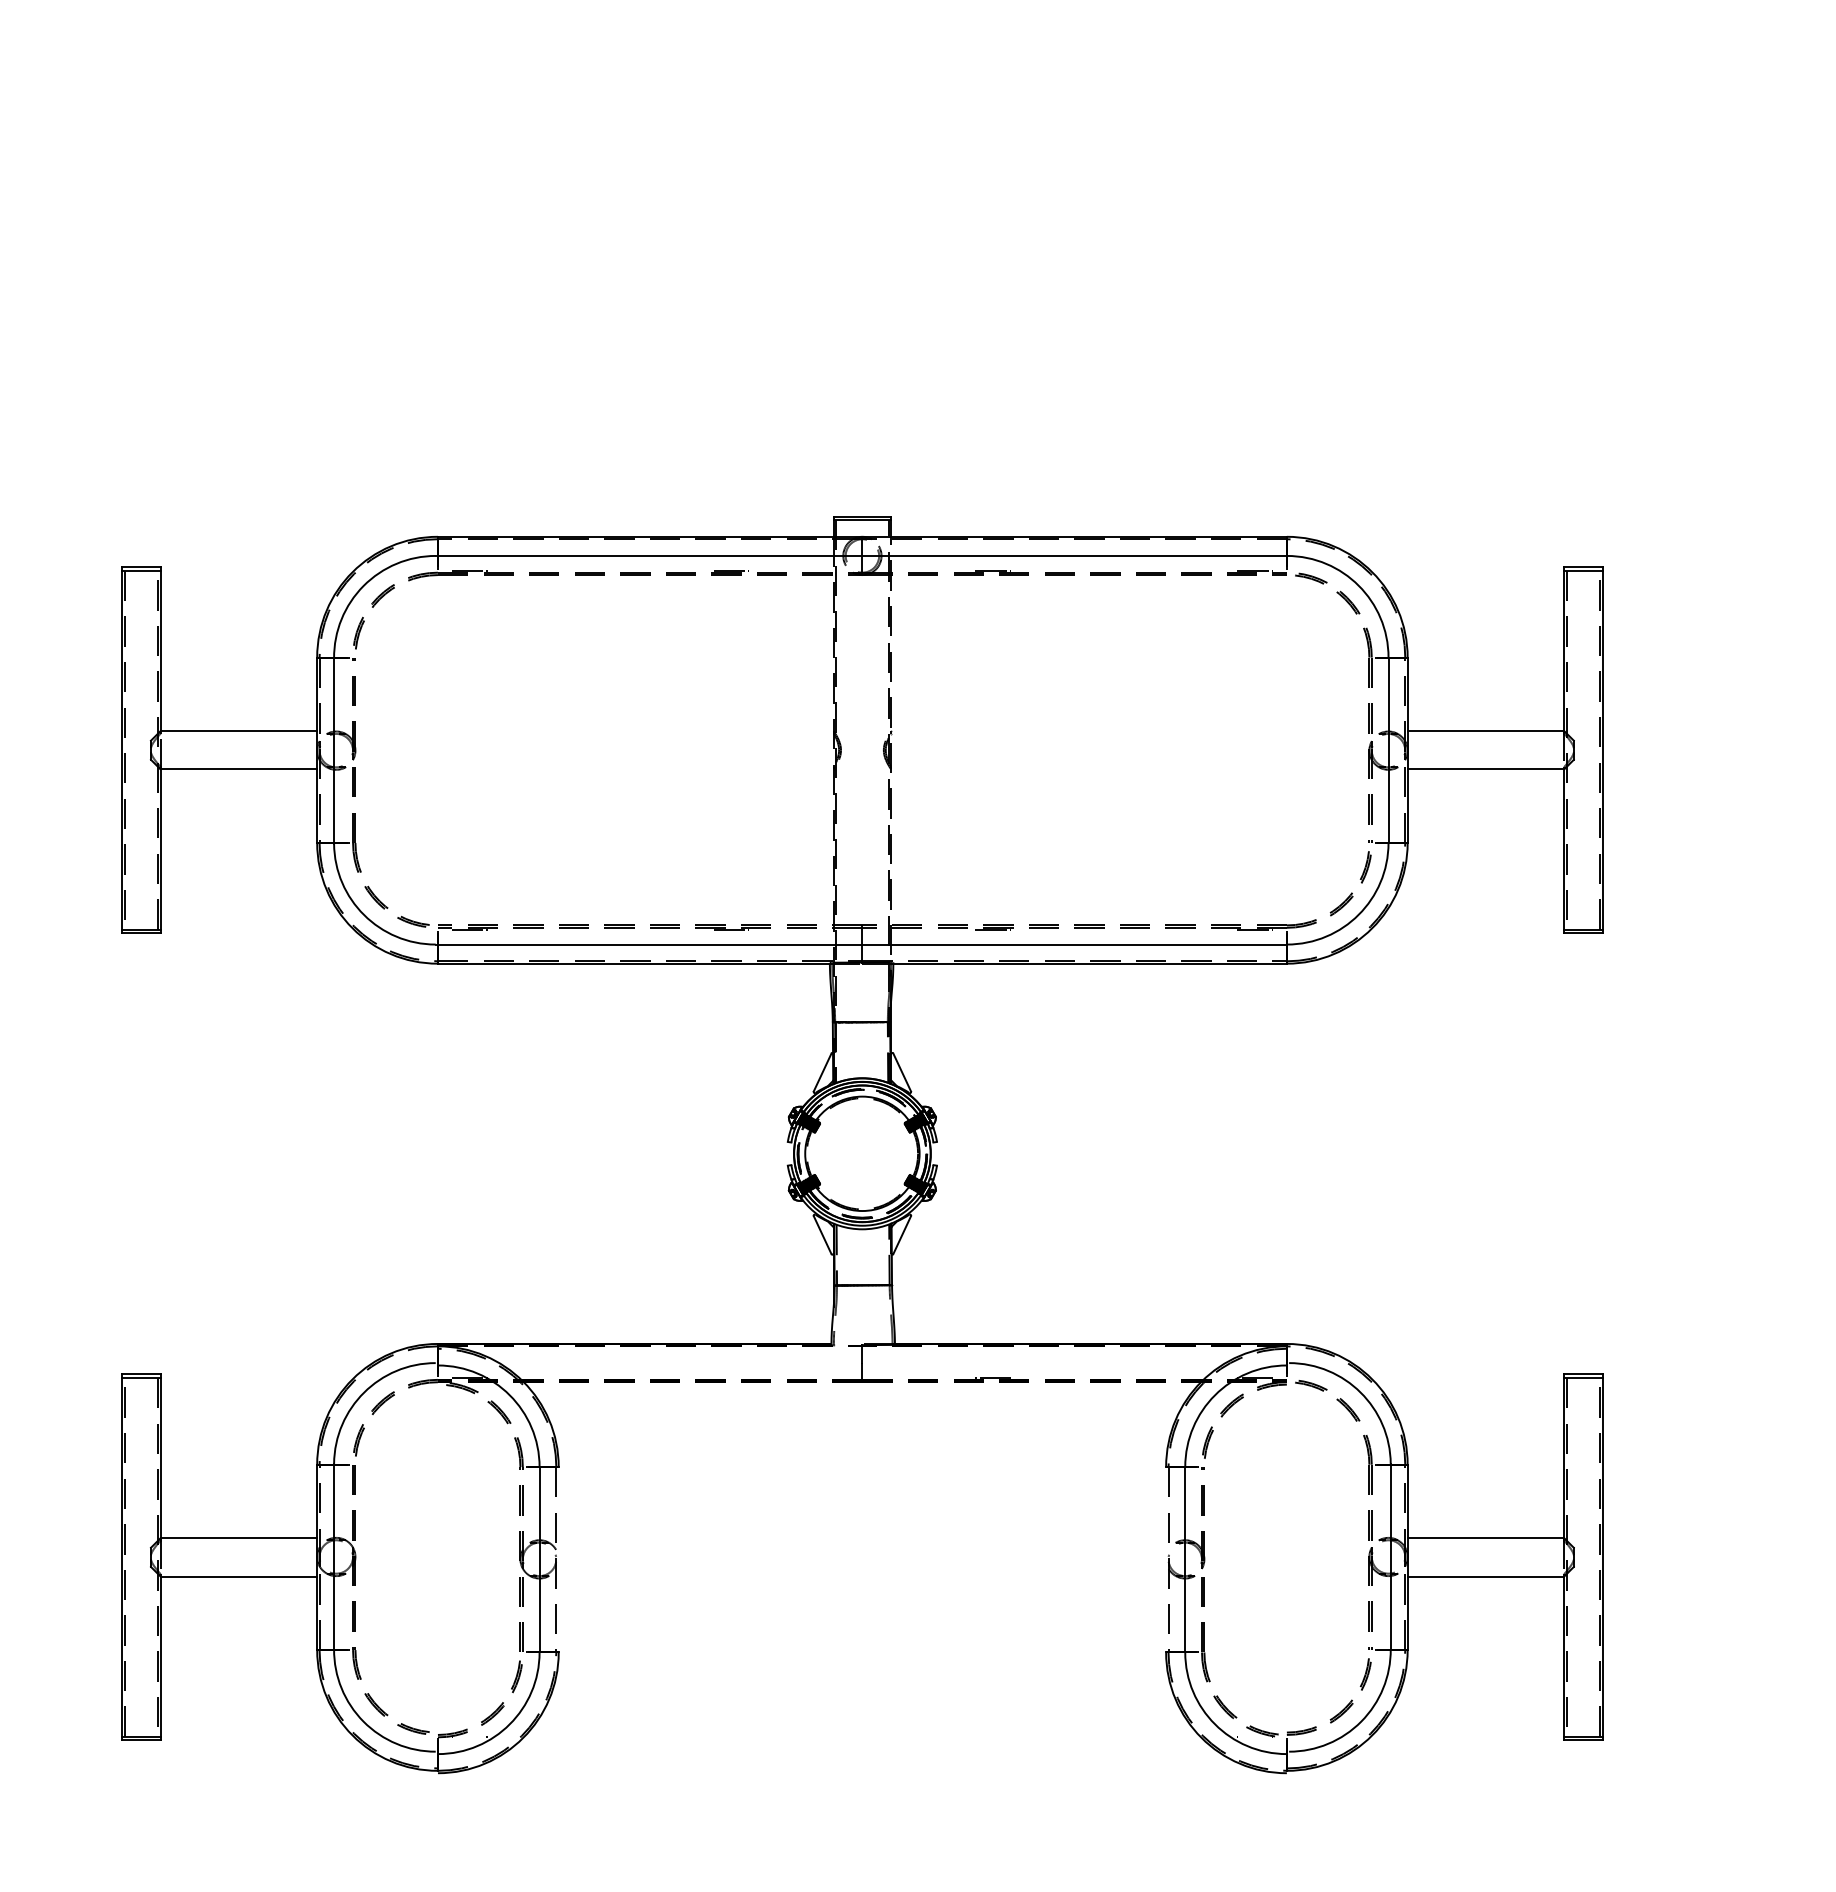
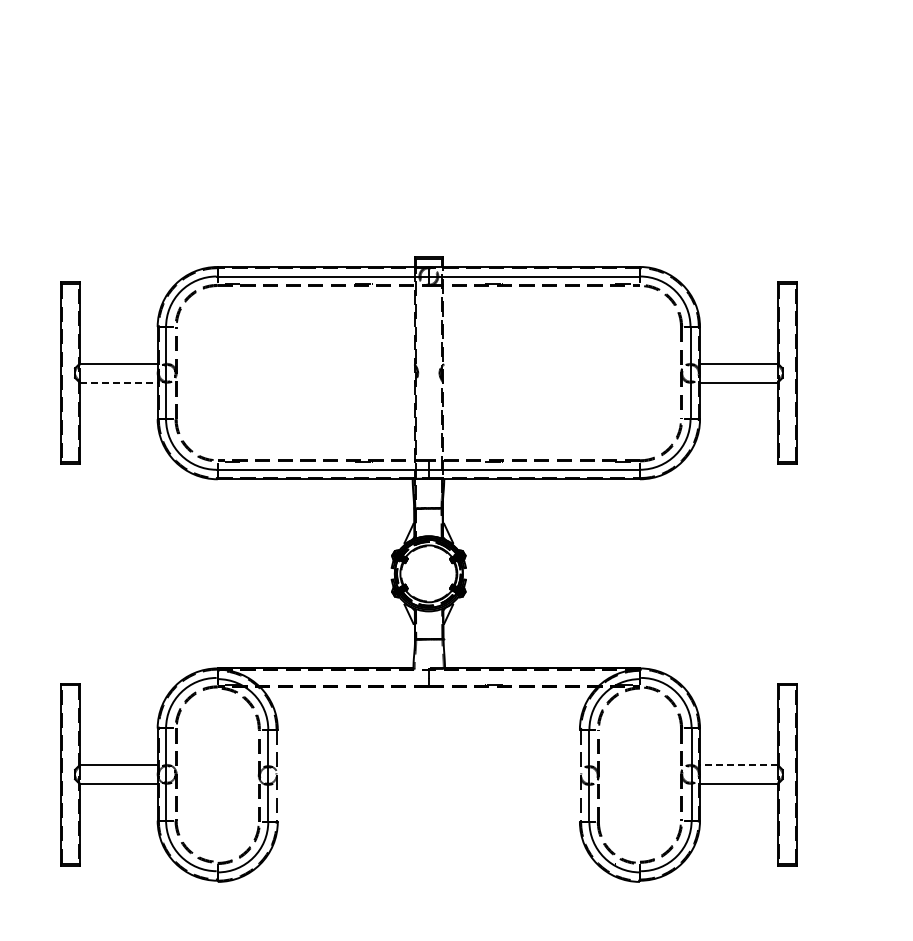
line: (238, 769) -> (118, 382), solid -> dashed
line: (1484, 1539) -> (738, 765), solid -> dashed

